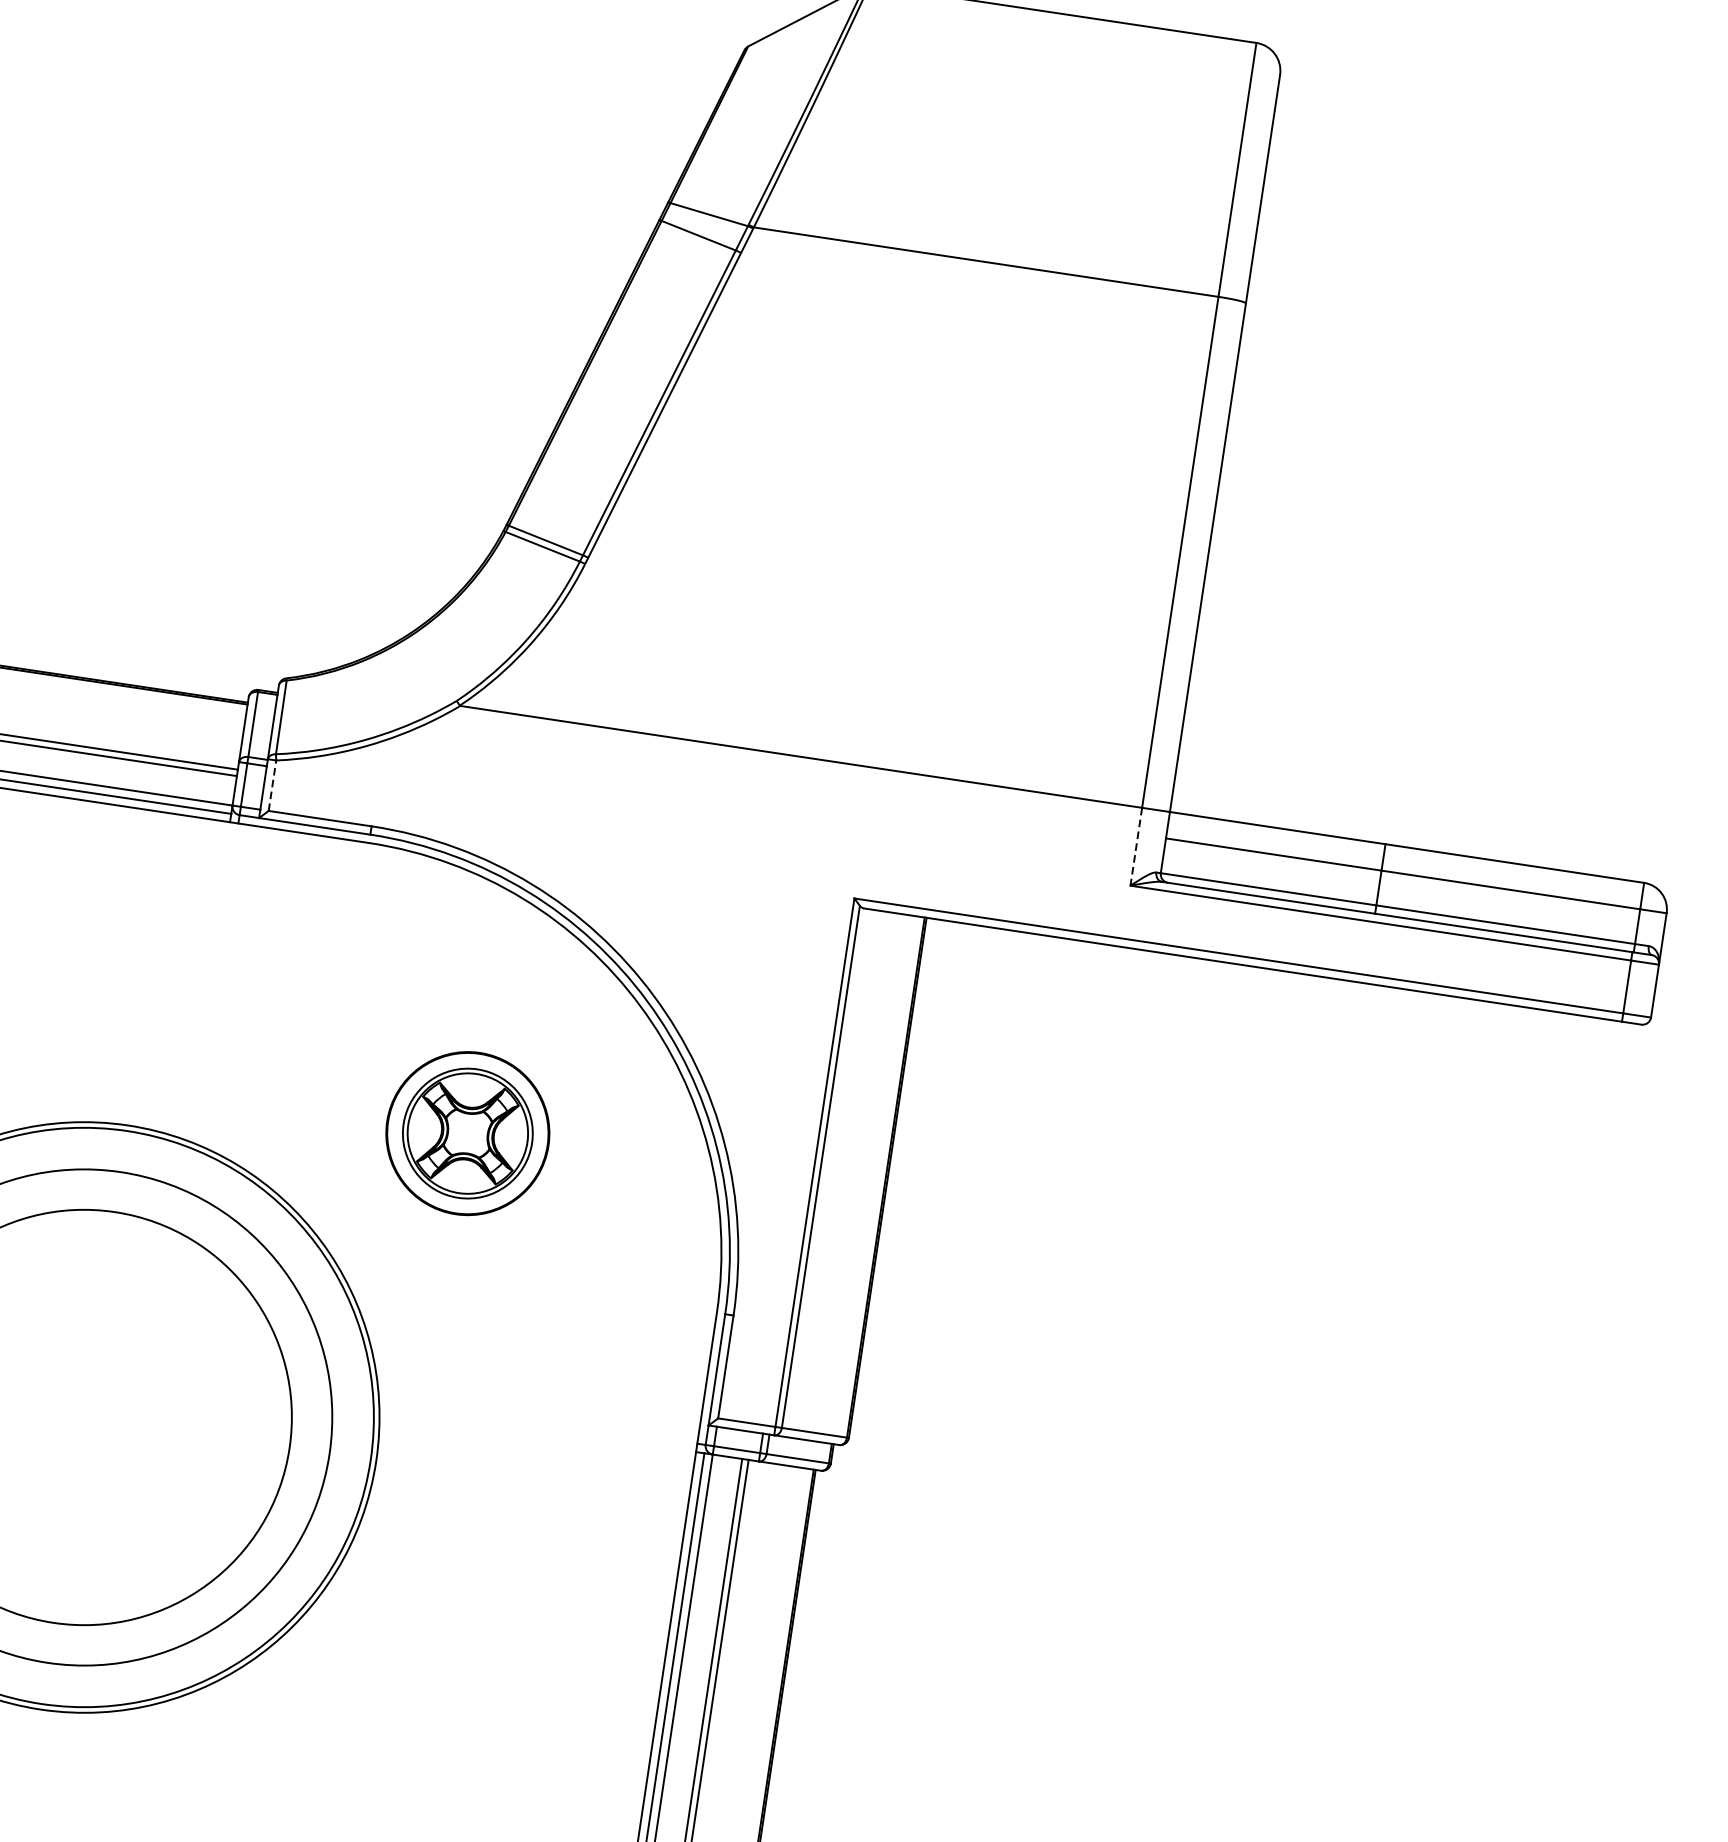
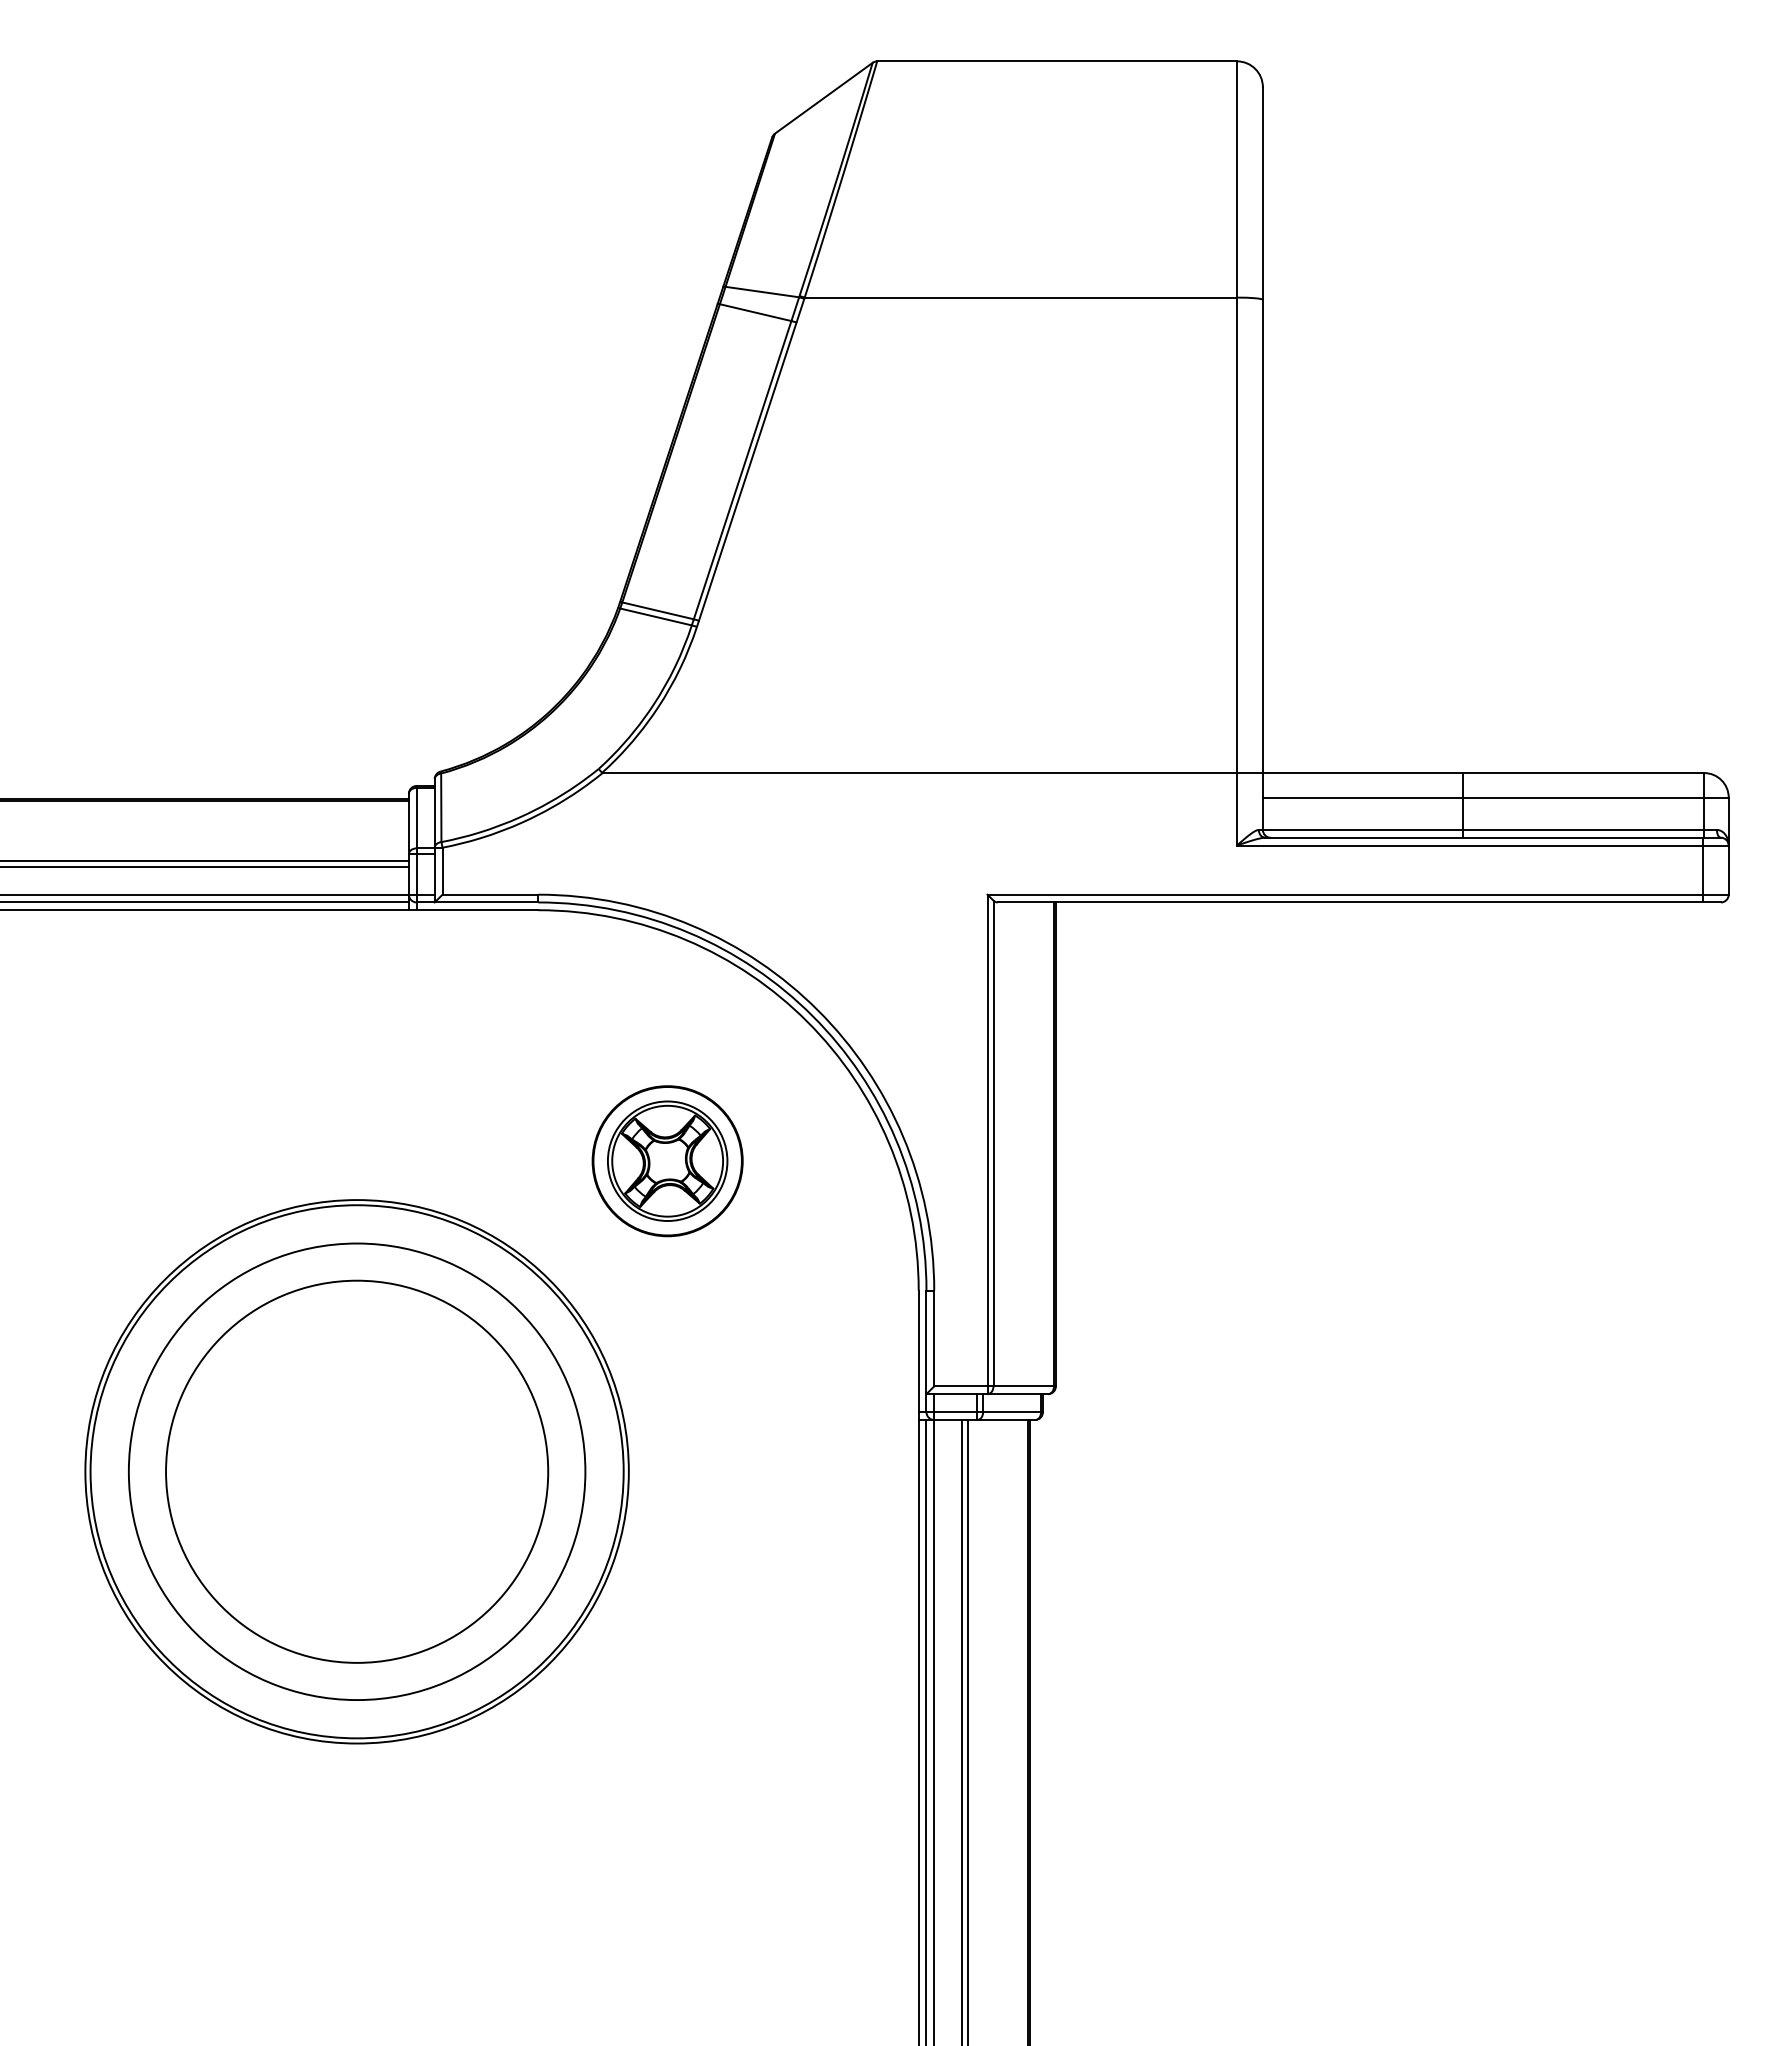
line: (272, 784) -> (442, 870), dashed -> solid
line: (1136, 847) -> (1237, 809), dashed -> solid

